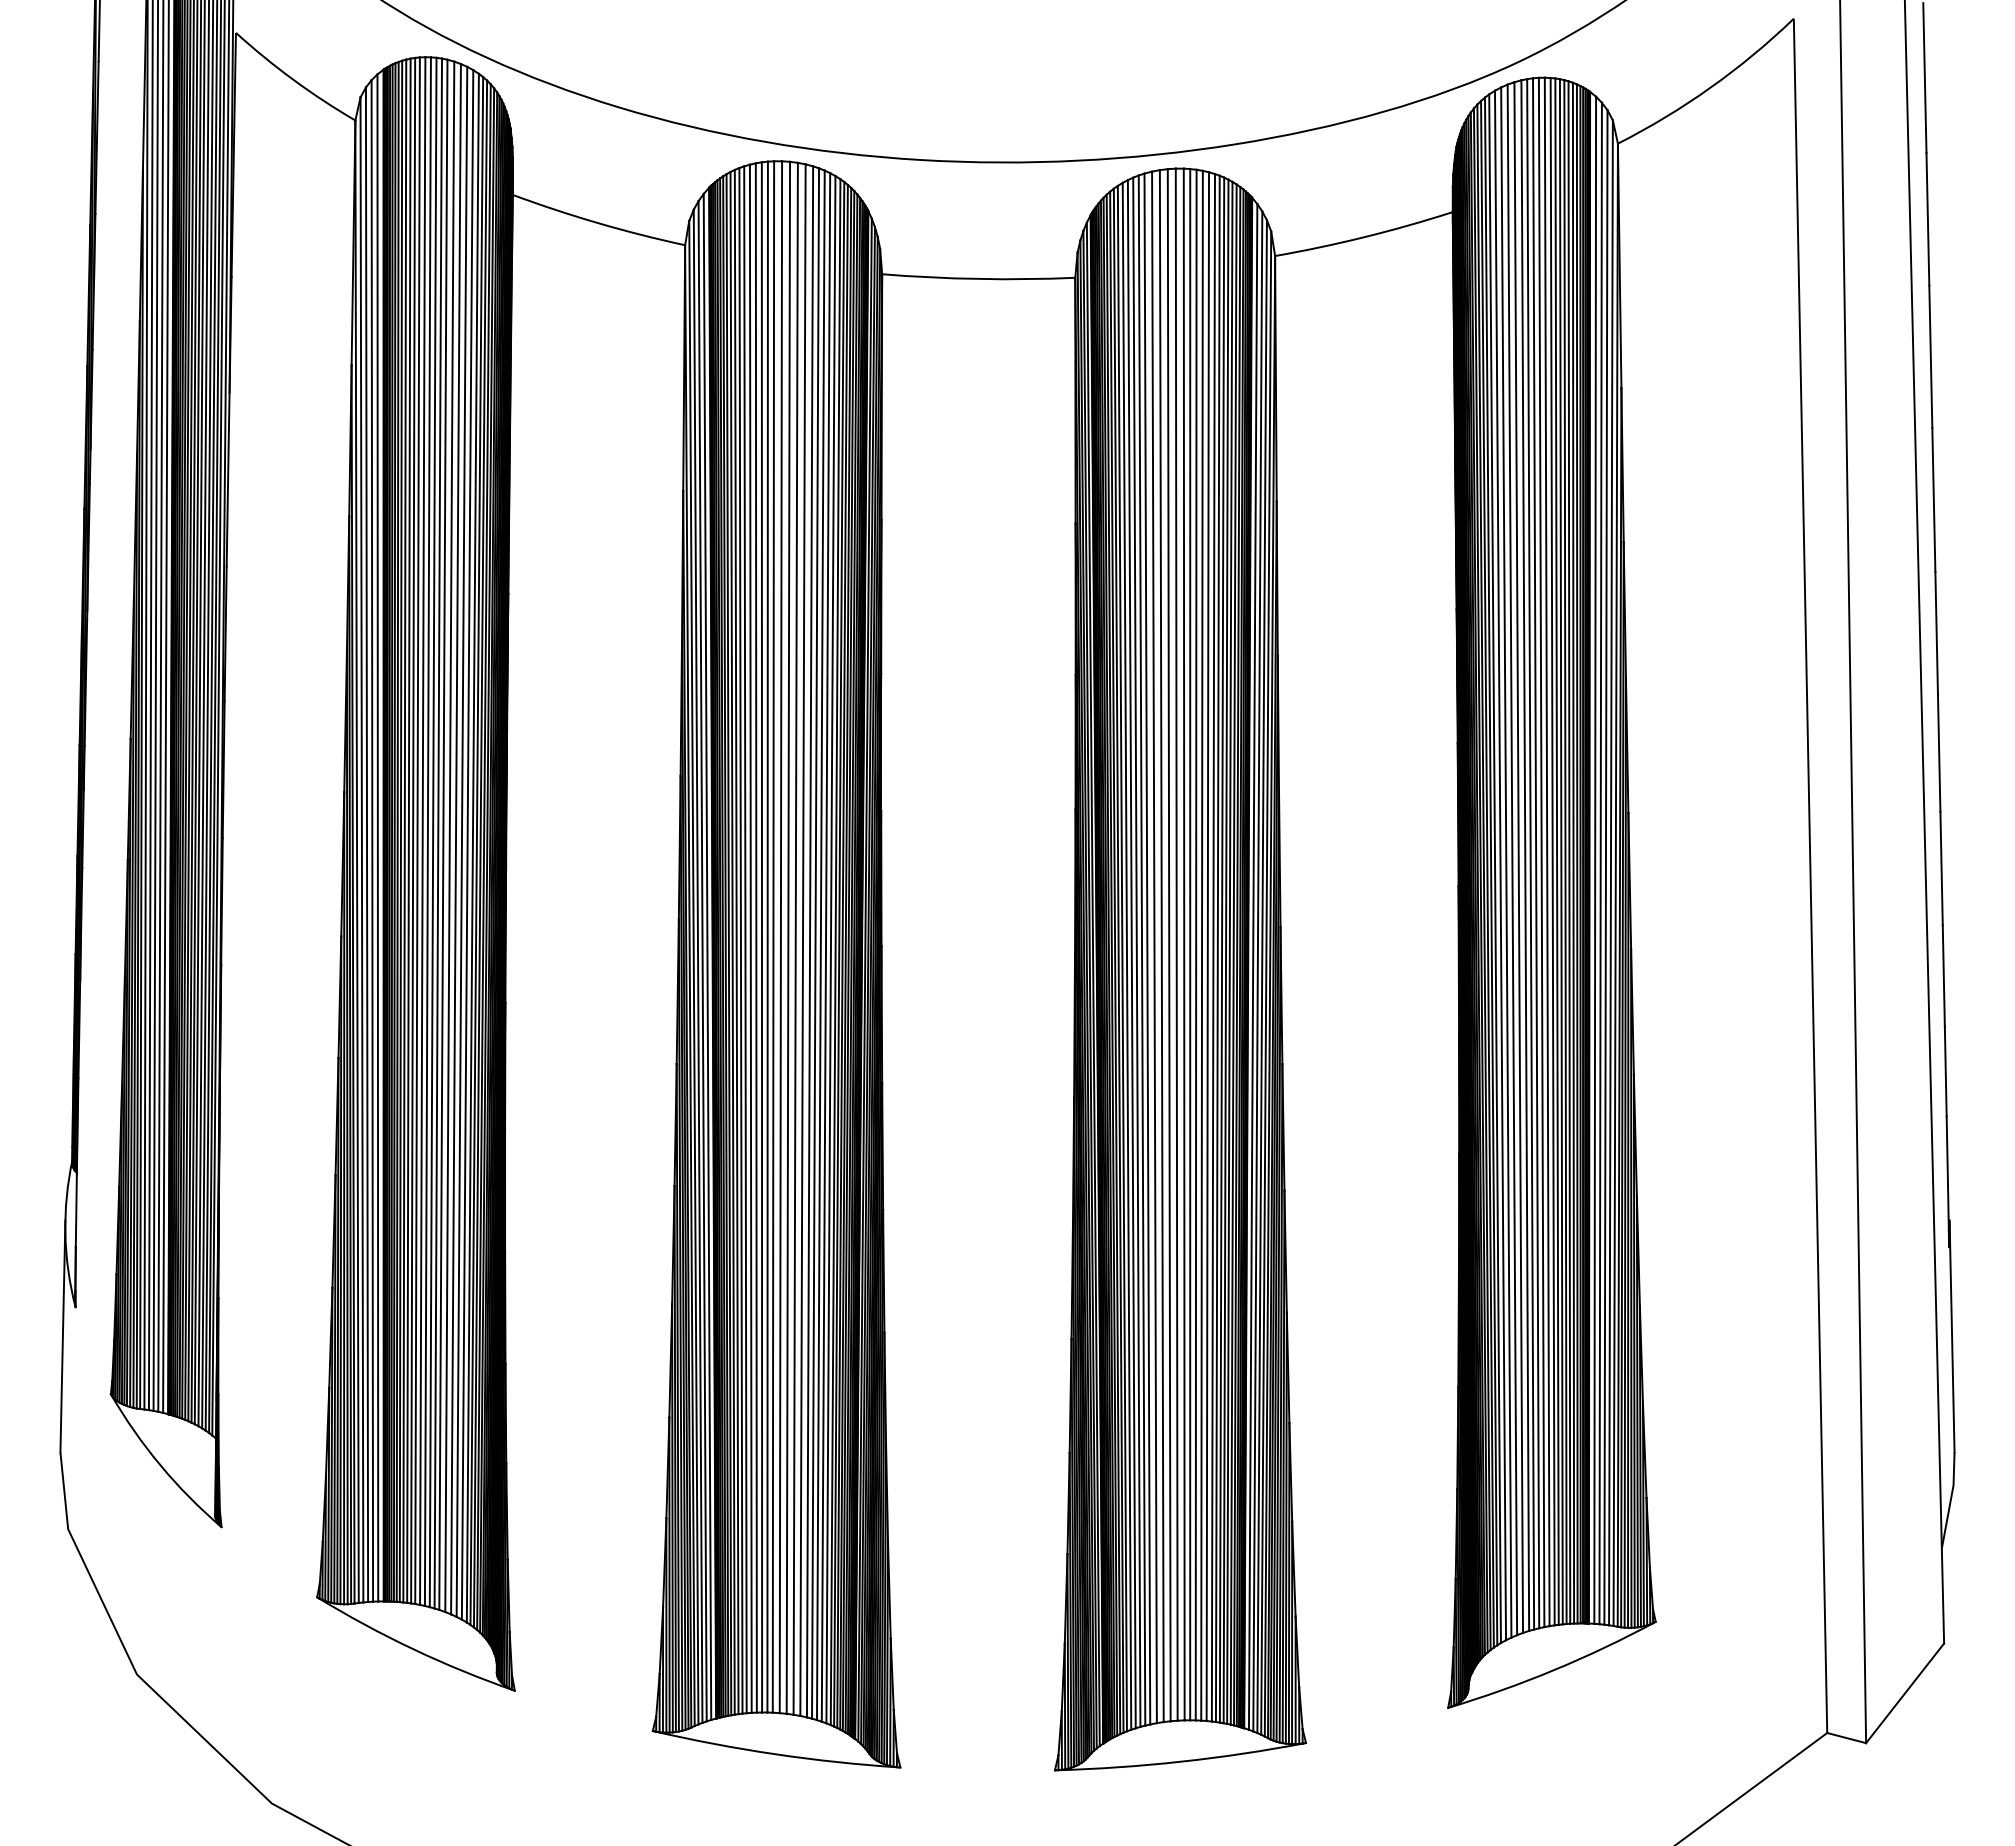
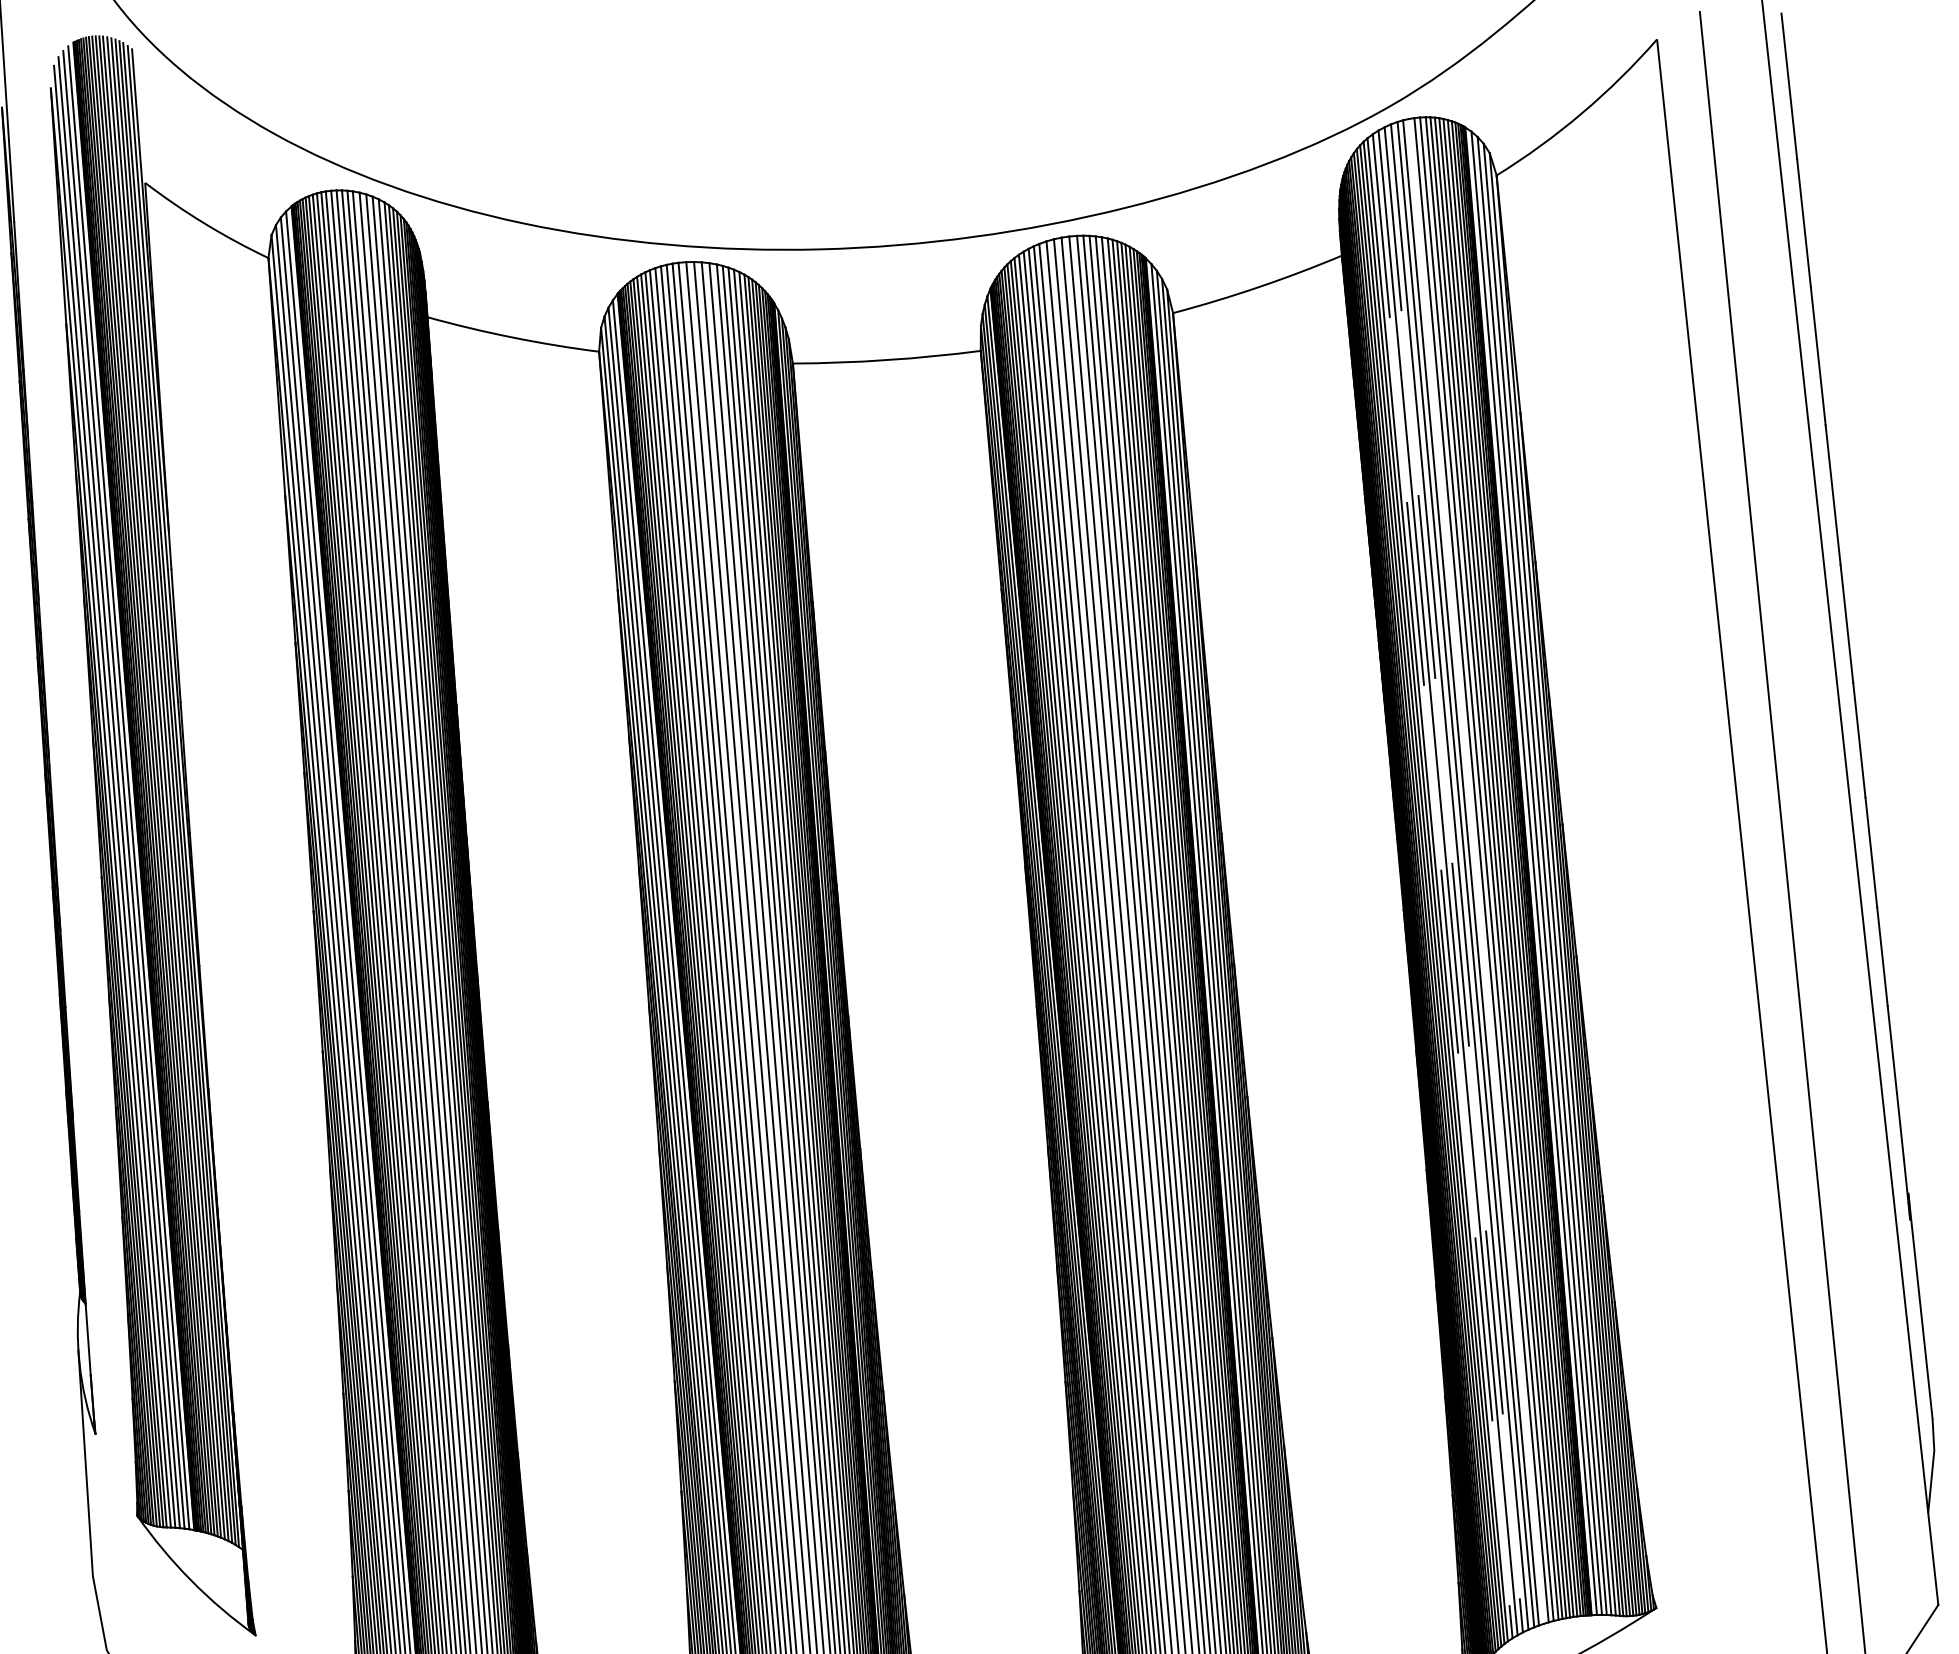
line: (1536, 853) -> (1476, 871), removed
line: (1512, 860) -> (1453, 880), solid -> dashed
line: (1500, 865) -> (1442, 886), solid -> dashed

